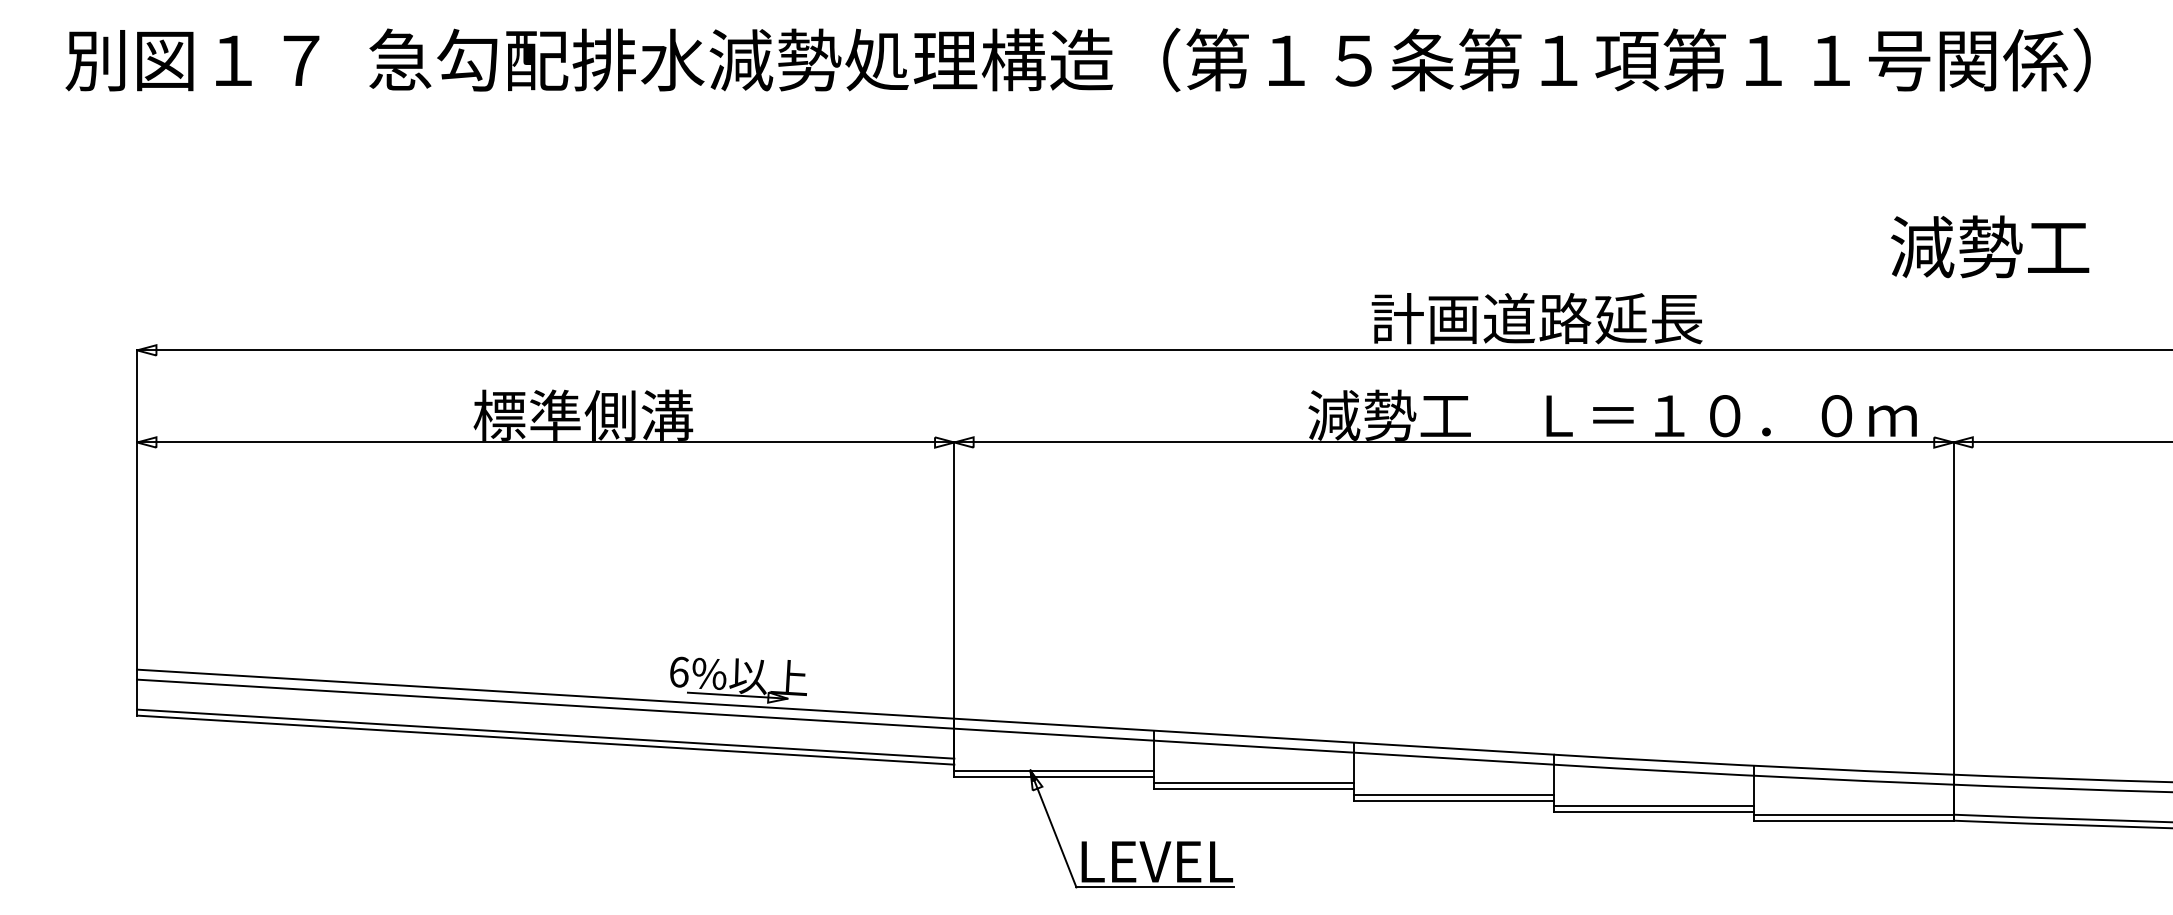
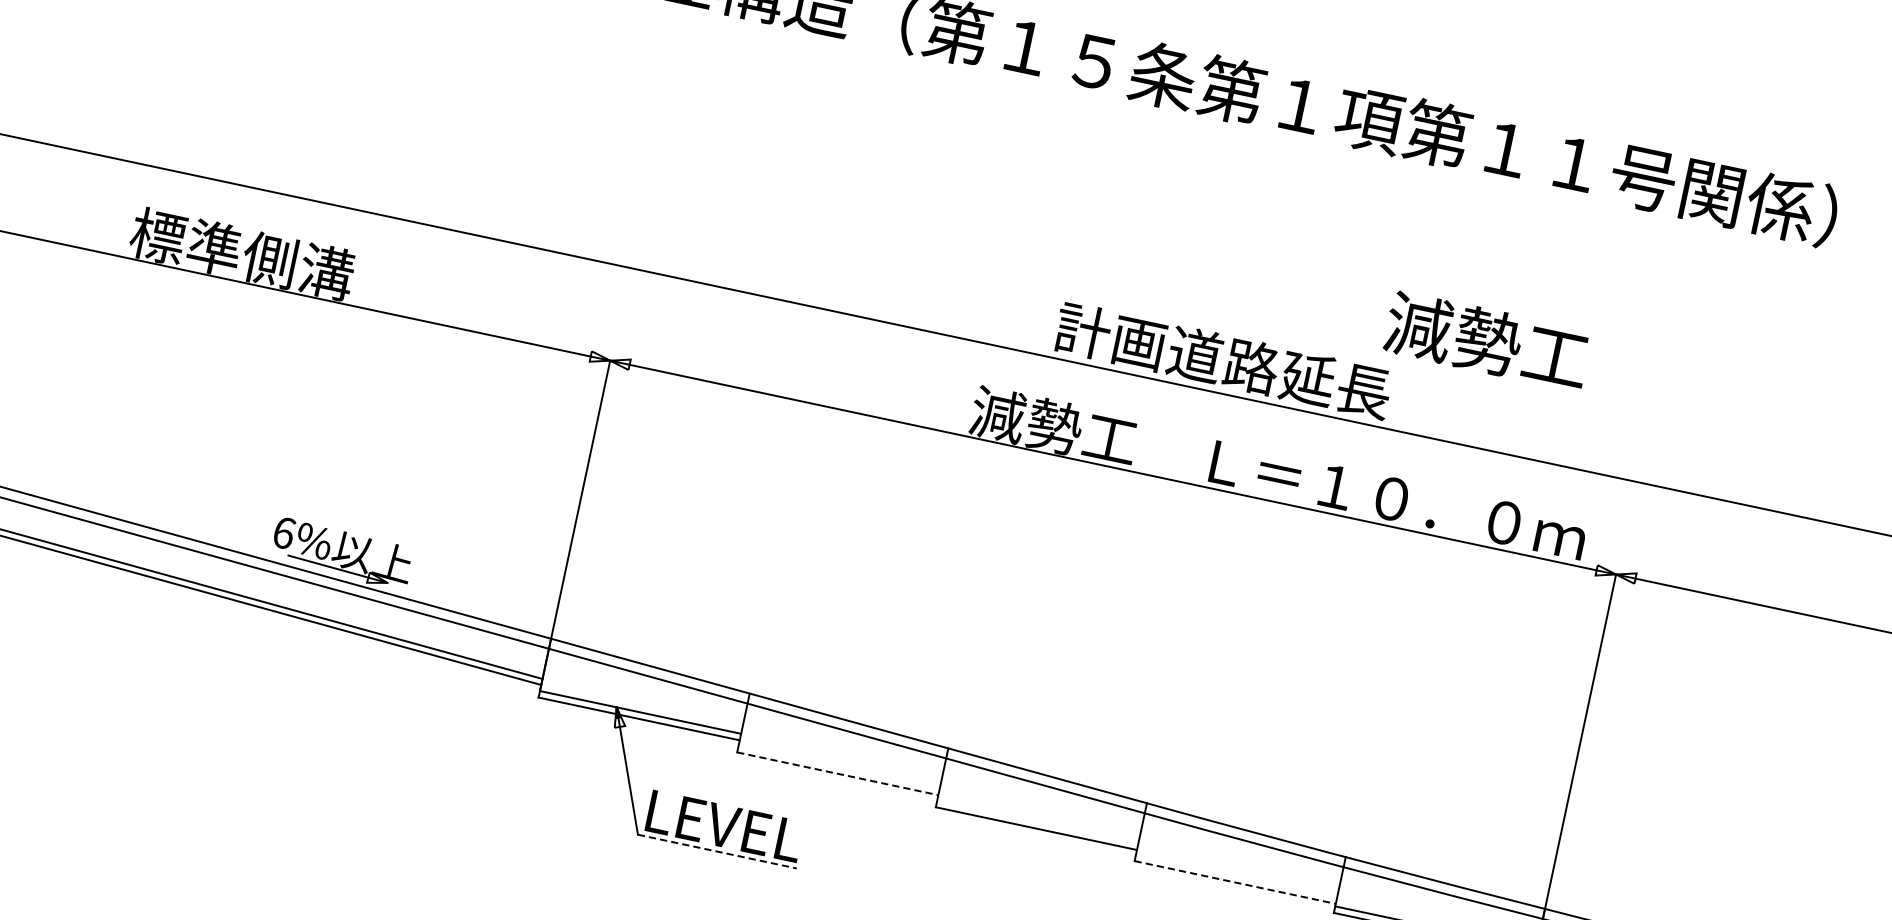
text: (1990, 246) -> (1487, 341), moved
line: (1254, 782) -> (839, 767), removed
line: (1254, 789) -> (838, 774), solid -> dashed
line: (1453, 794) -> (1037, 821), removed
line: (1653, 805) -> (1236, 875), removed
line: (1653, 812) -> (1234, 882), solid -> dashed
line: (1155, 887) -> (717, 851), solid -> dashed

